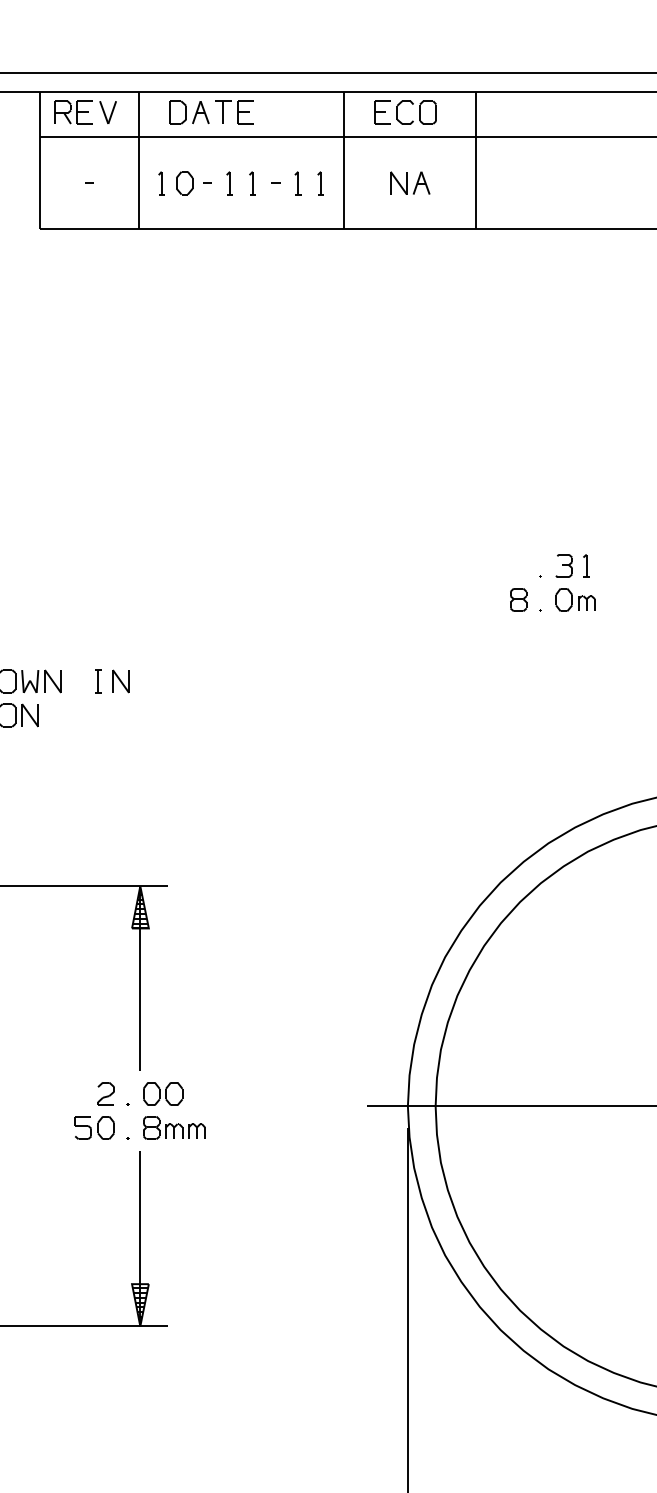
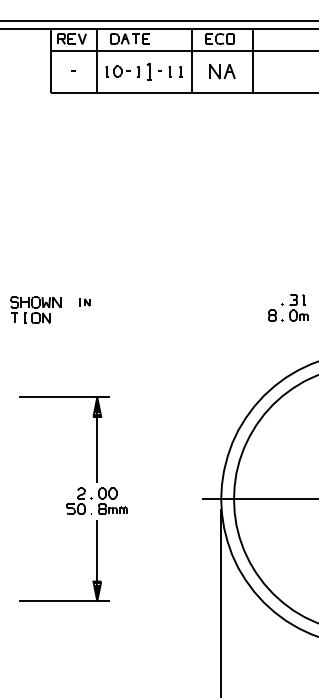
part: (250, 182) -> (148, 71), size x1.6
part: (408, 182) -> (221, 71), size x1.4
part: (553, 582) -> (288, 307), moved
part: (112, 681) -> (84, 302), size x0.7

